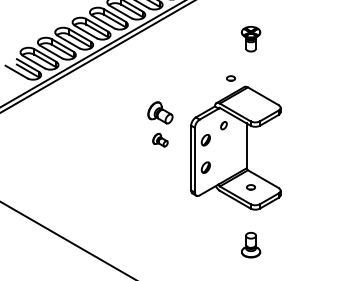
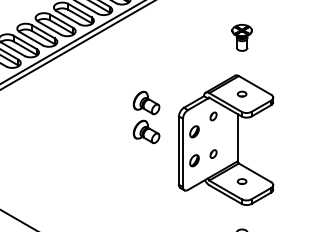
part: (250, 39) -> (241, 38), moved
part: (230, 78) -> (241, 94), moved
part: (160, 139) -> (146, 131), size x1.67
part: (223, 160) -> (213, 153), added

